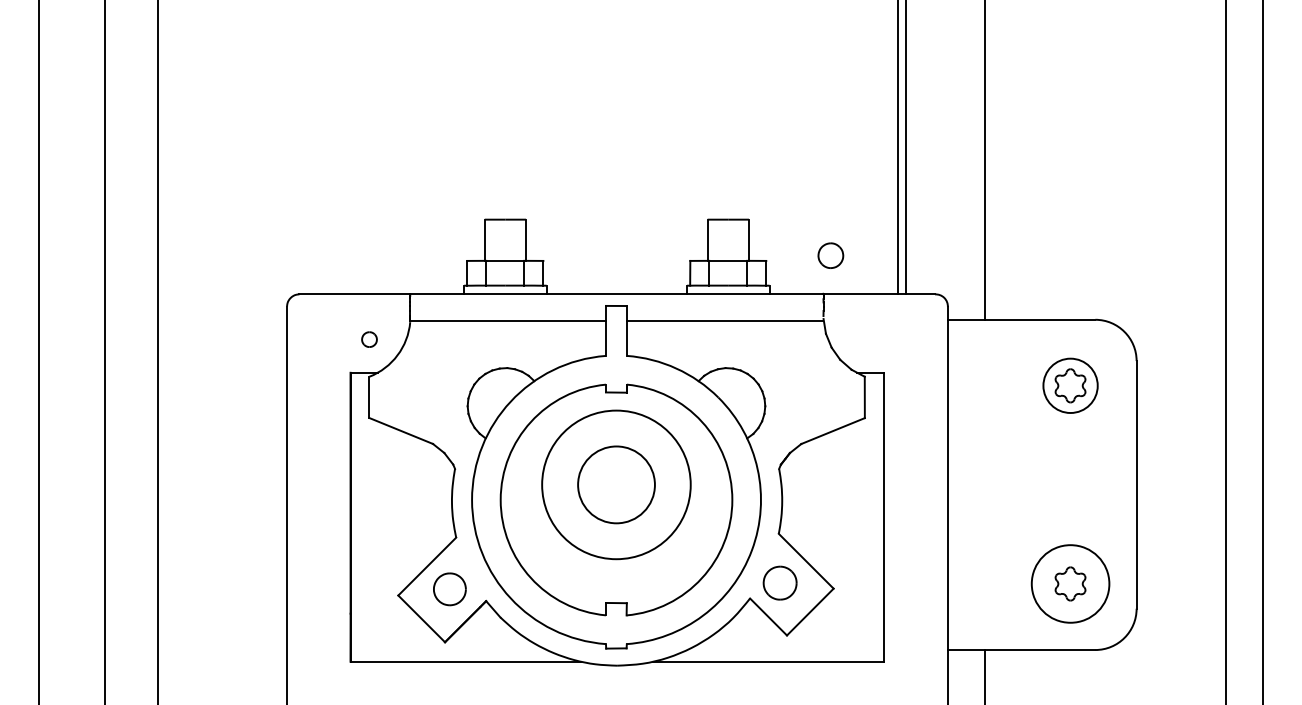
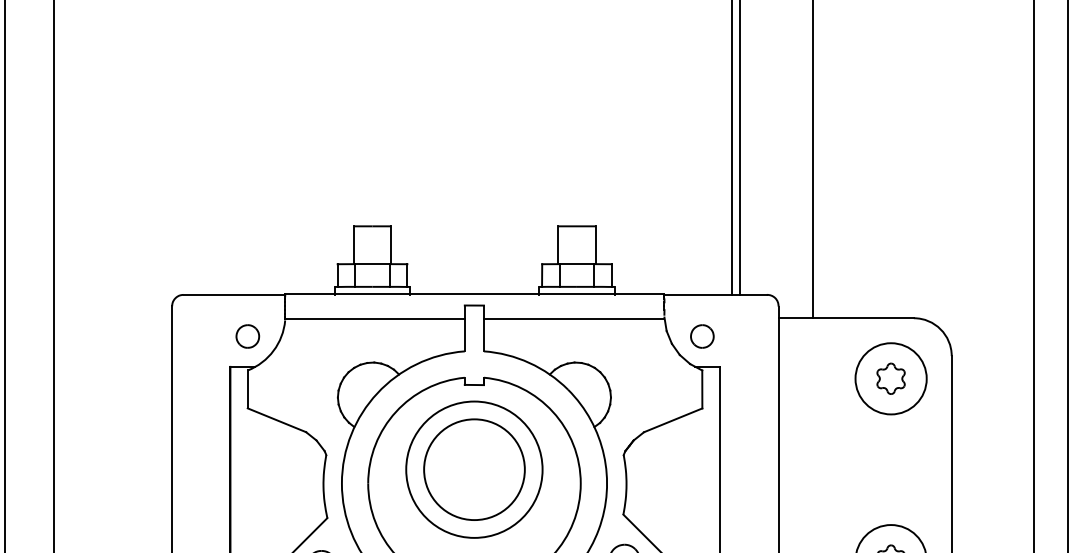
part: (830, 255) -> (702, 336), moved
part: (369, 339) -> (247, 336), size x1.67
circle: (1070, 385) -> (891, 378), size x1.43
circle: (616, 484) -> (474, 469), size x1.43

